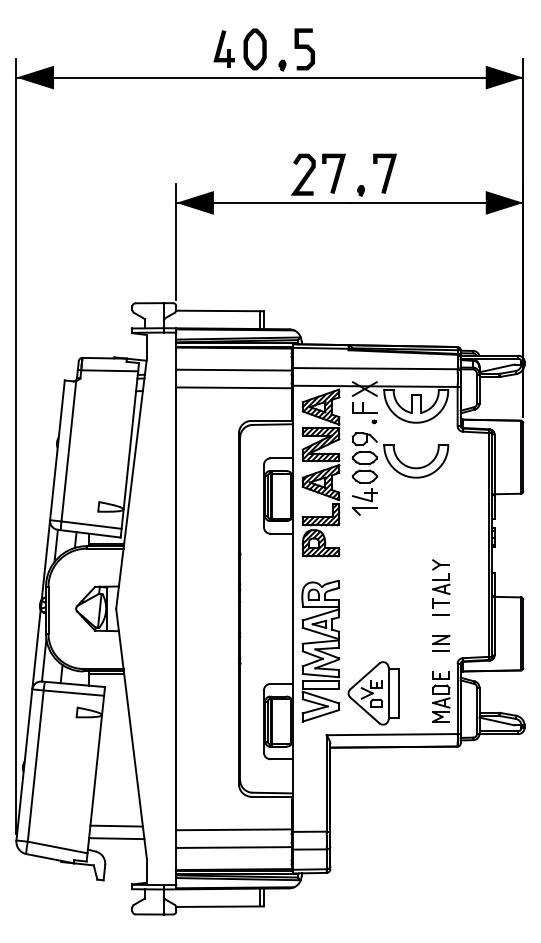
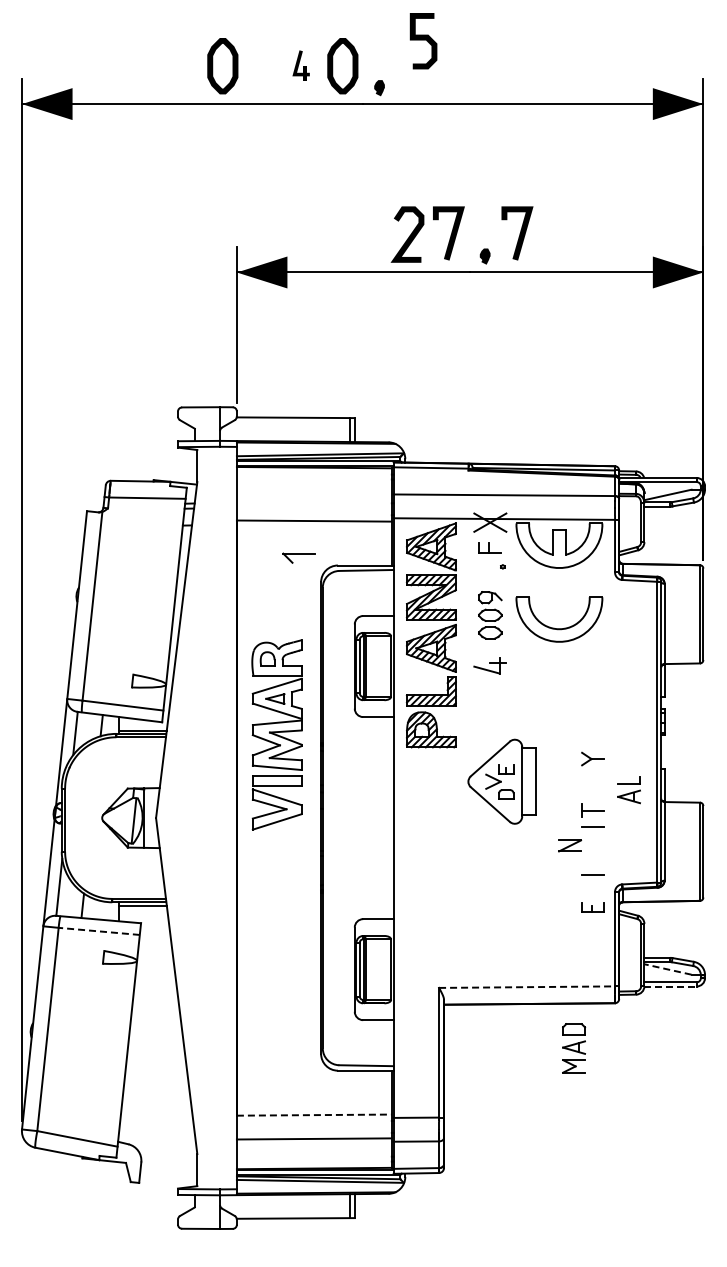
part: (223, 48) -> (300, 65), size x0.6
curve: (304, 48) -> (423, 40), moved
part: (165, 49) -> (222, 66), added
line: (233, 369) -> (313, 496), removed
part: (364, 407) -> (489, 547), size x0.7
part: (364, 458) -> (490, 615), size x0.7
part: (364, 510) -> (298, 557), moved
part: (440, 584) -> (628, 790), moved
part: (441, 639) -> (570, 845), moved
part: (320, 650) -> (276, 734), moved
line: (74, 693) -> (99, 931), solid -> dashed
part: (373, 693) -> (501, 781), moved
part: (441, 703) -> (574, 1048), moved
line: (496, 721) -> (667, 969), solid -> dashed
line: (392, 734) -> (527, 987), solid -> dashed
line: (499, 734) -> (671, 986), solid -> dashed
line: (116, 825) -> (156, 1109), removed
line: (234, 830) -> (314, 1115), solid -> dashed
line: (116, 838) -> (156, 1126), removed

